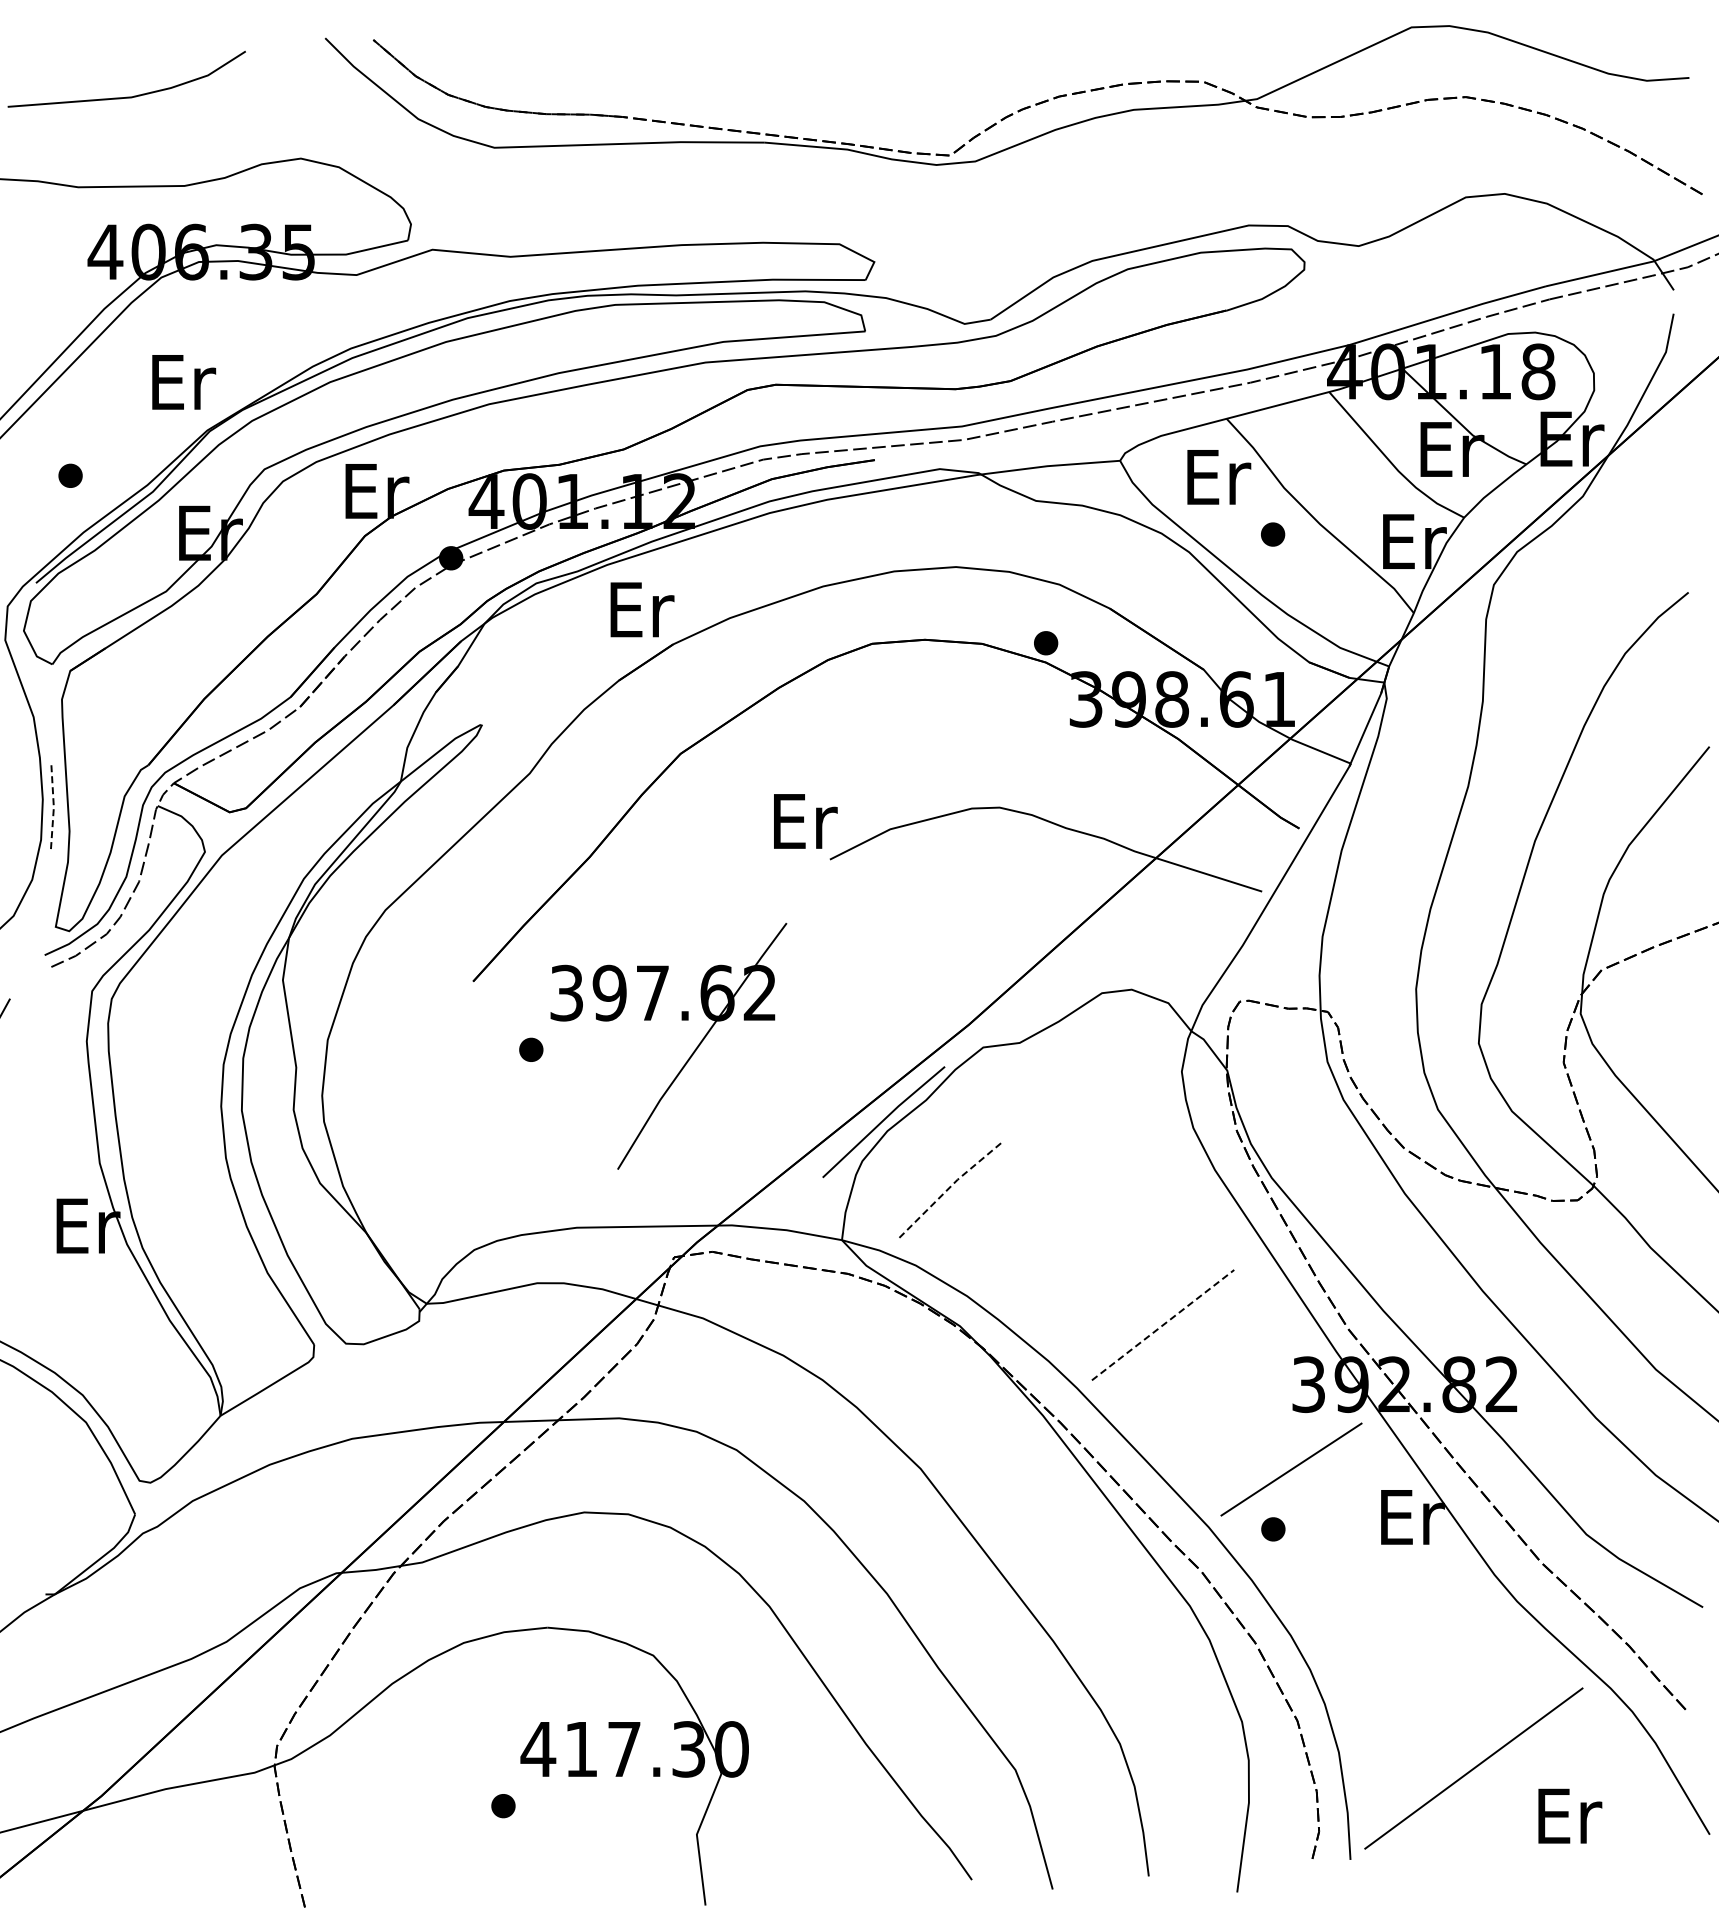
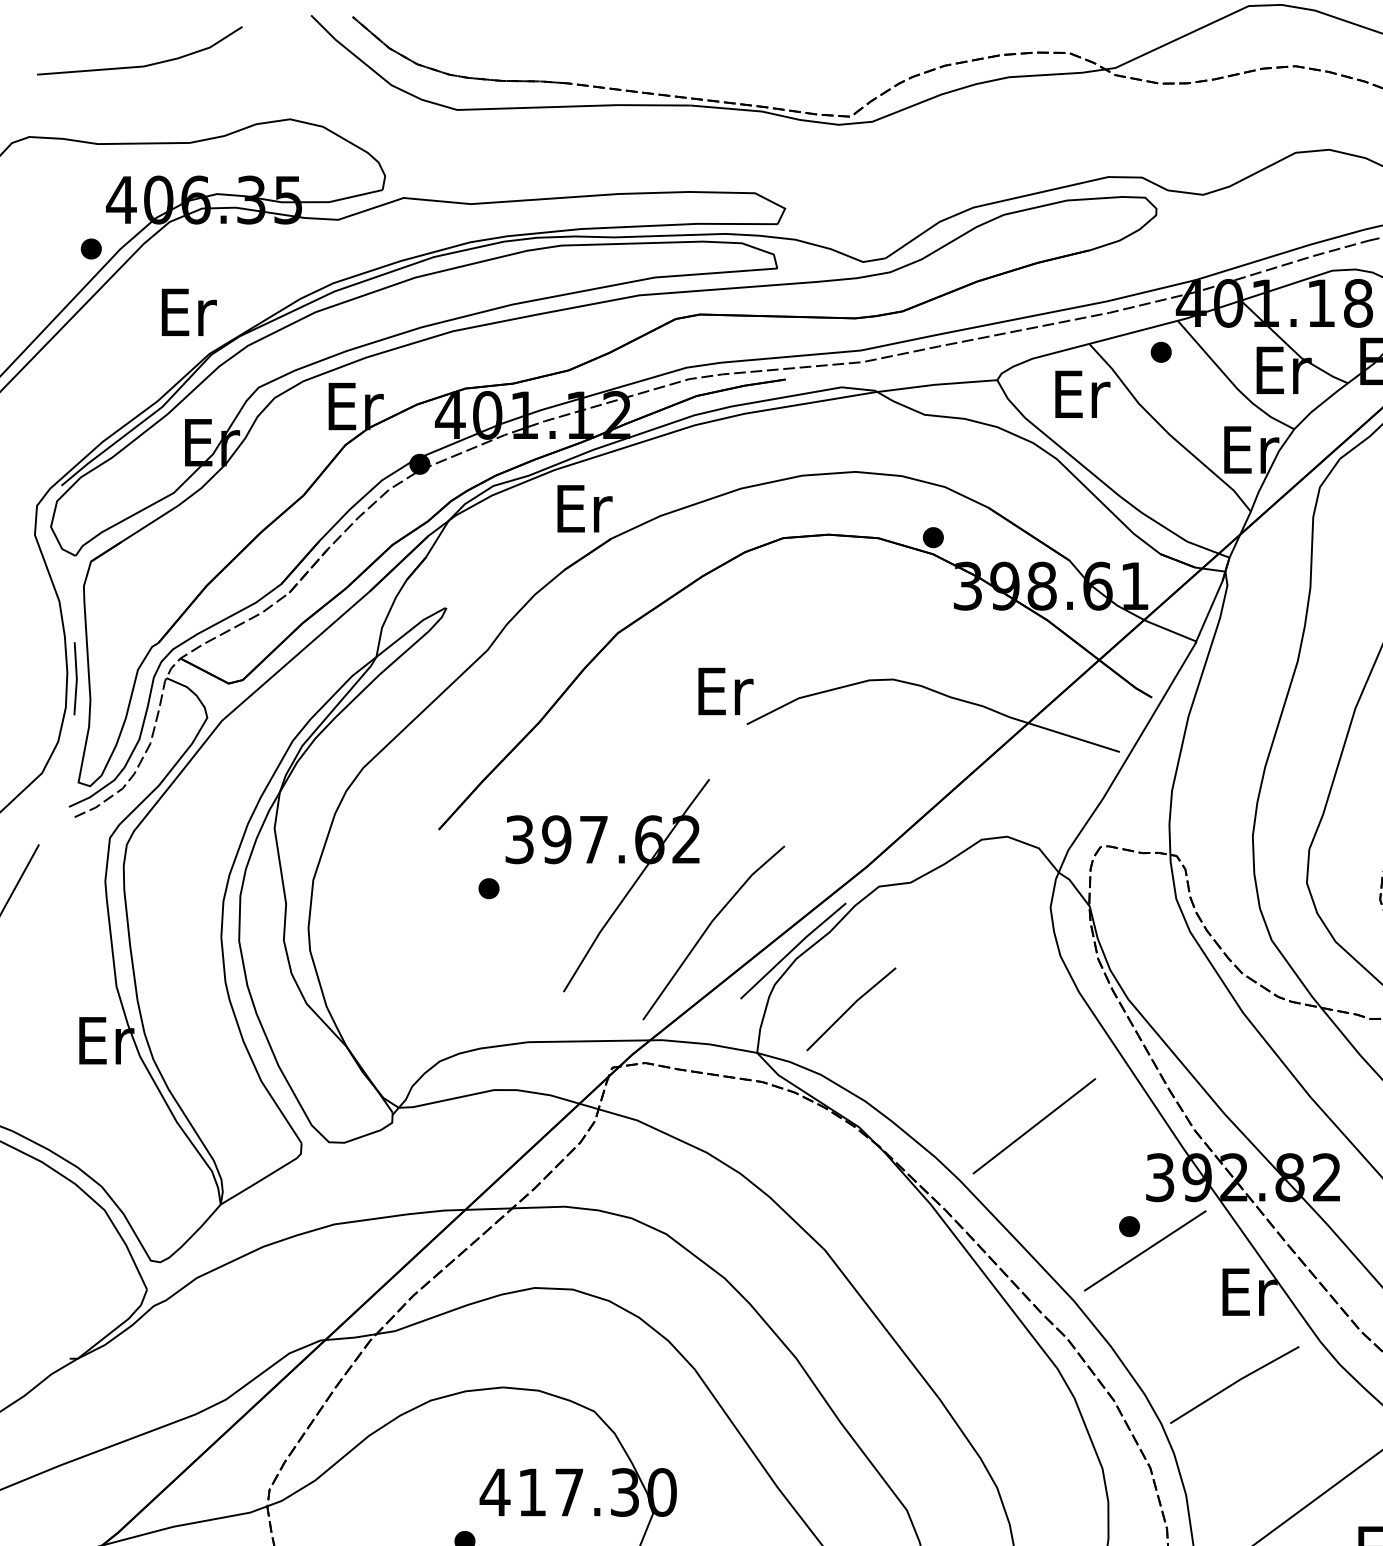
part: (70, 475) -> (91, 248), moved
part: (1273, 534) -> (1161, 352), moved
line: (53, 806) -> (76, 678), dashed -> solid
line: (784, 1097) -> (707, 929), added
line: (950, 1187) -> (850, 1007), dashed -> solid
line: (1163, 1324) -> (1034, 1125), dashed -> solid
part: (1273, 1529) -> (1129, 1226), moved
line: (1395, 1623) -> (1234, 1383), added

